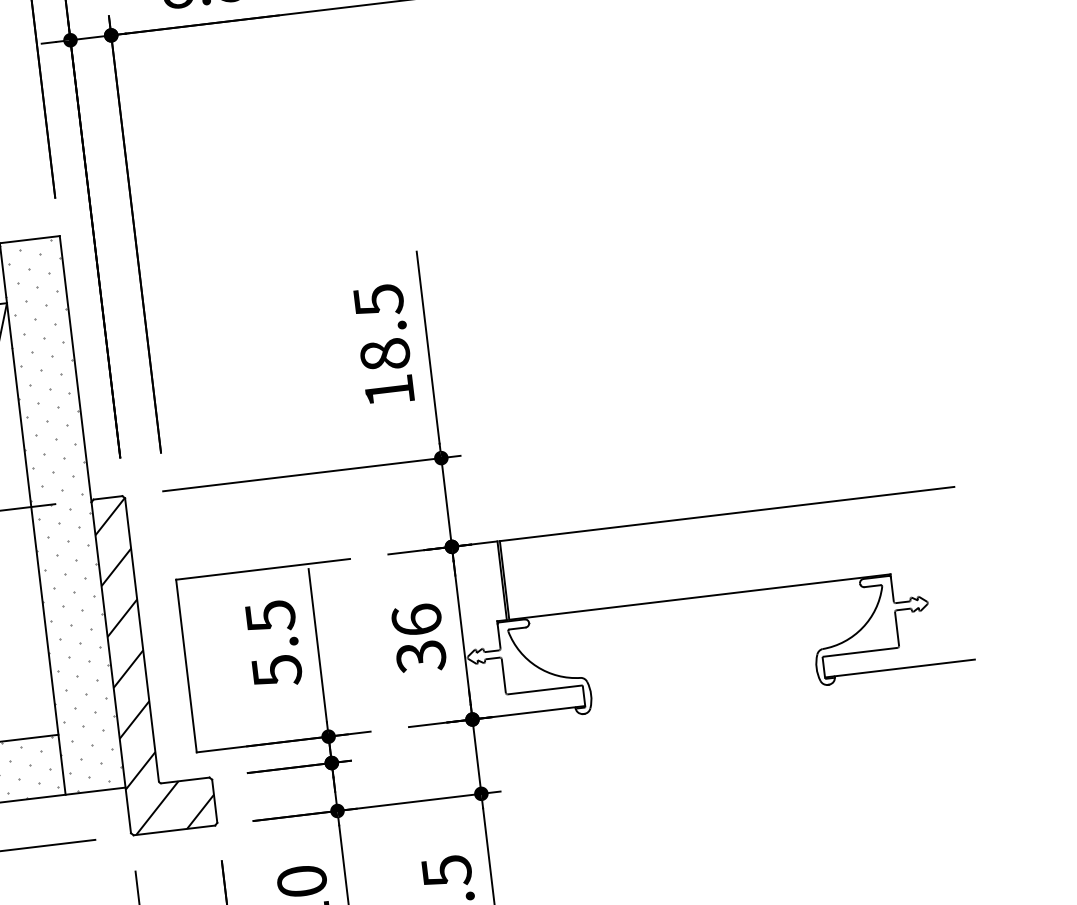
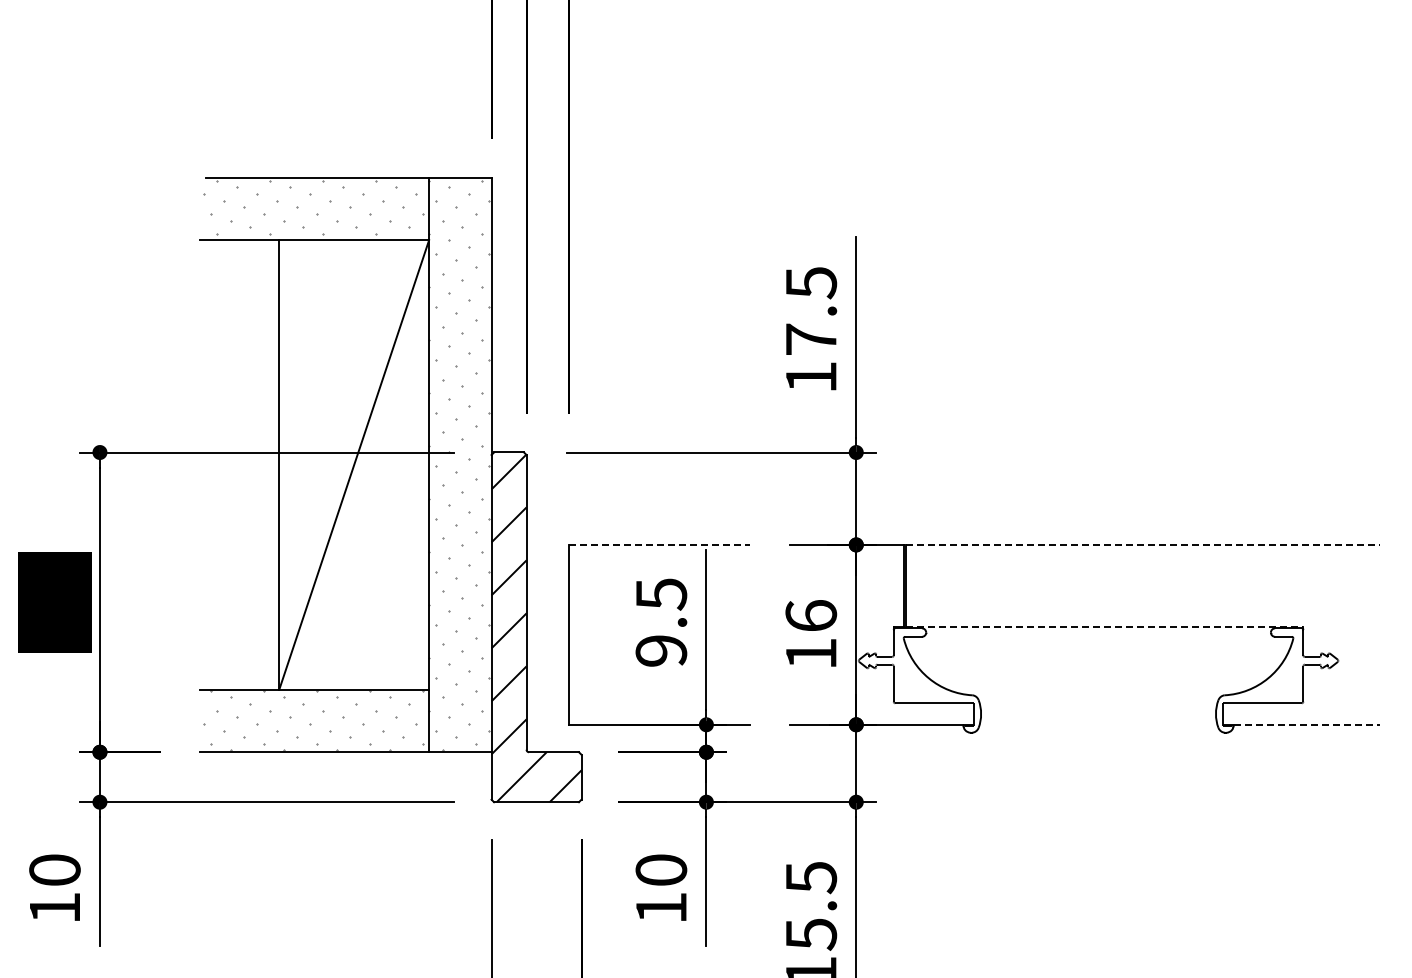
text: (385, 354) -> (811, 339), 18.5 -> 17.5
line: (726, 513) -> (1142, 544), solid -> dashed
line: (262, 568) -> (659, 544), solid -> dashed
line: (699, 596) -> (1104, 626), solid -> dashed
text: (421, 657) -> (811, 654), 36 -> 16
line: (904, 667) -> (1306, 724), solid -> dashed
text: (277, 671) -> (661, 651), 5.5 -> 9.5

